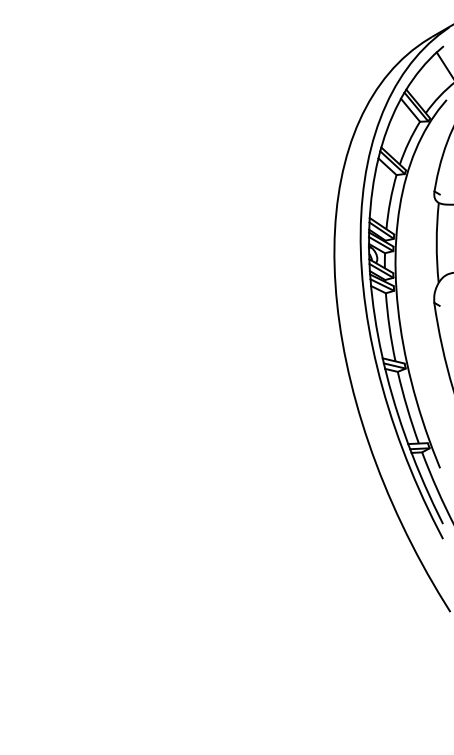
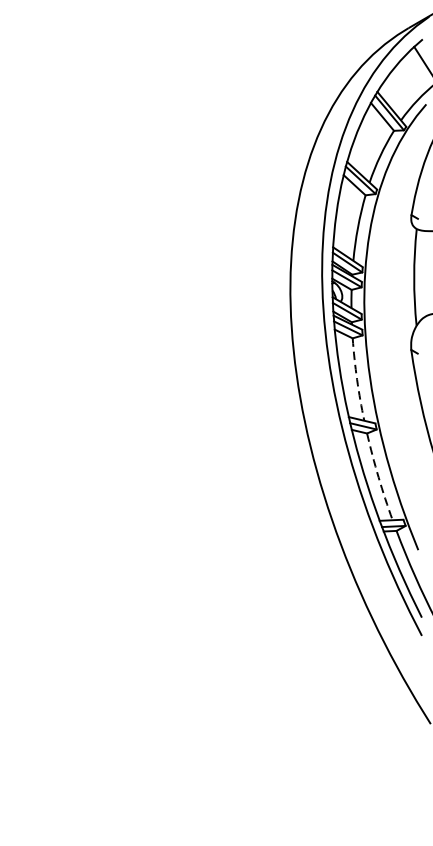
arc: (389, 327) -> (357, 379), solid -> dashed
arc: (407, 408) -> (378, 477), solid -> dashed

